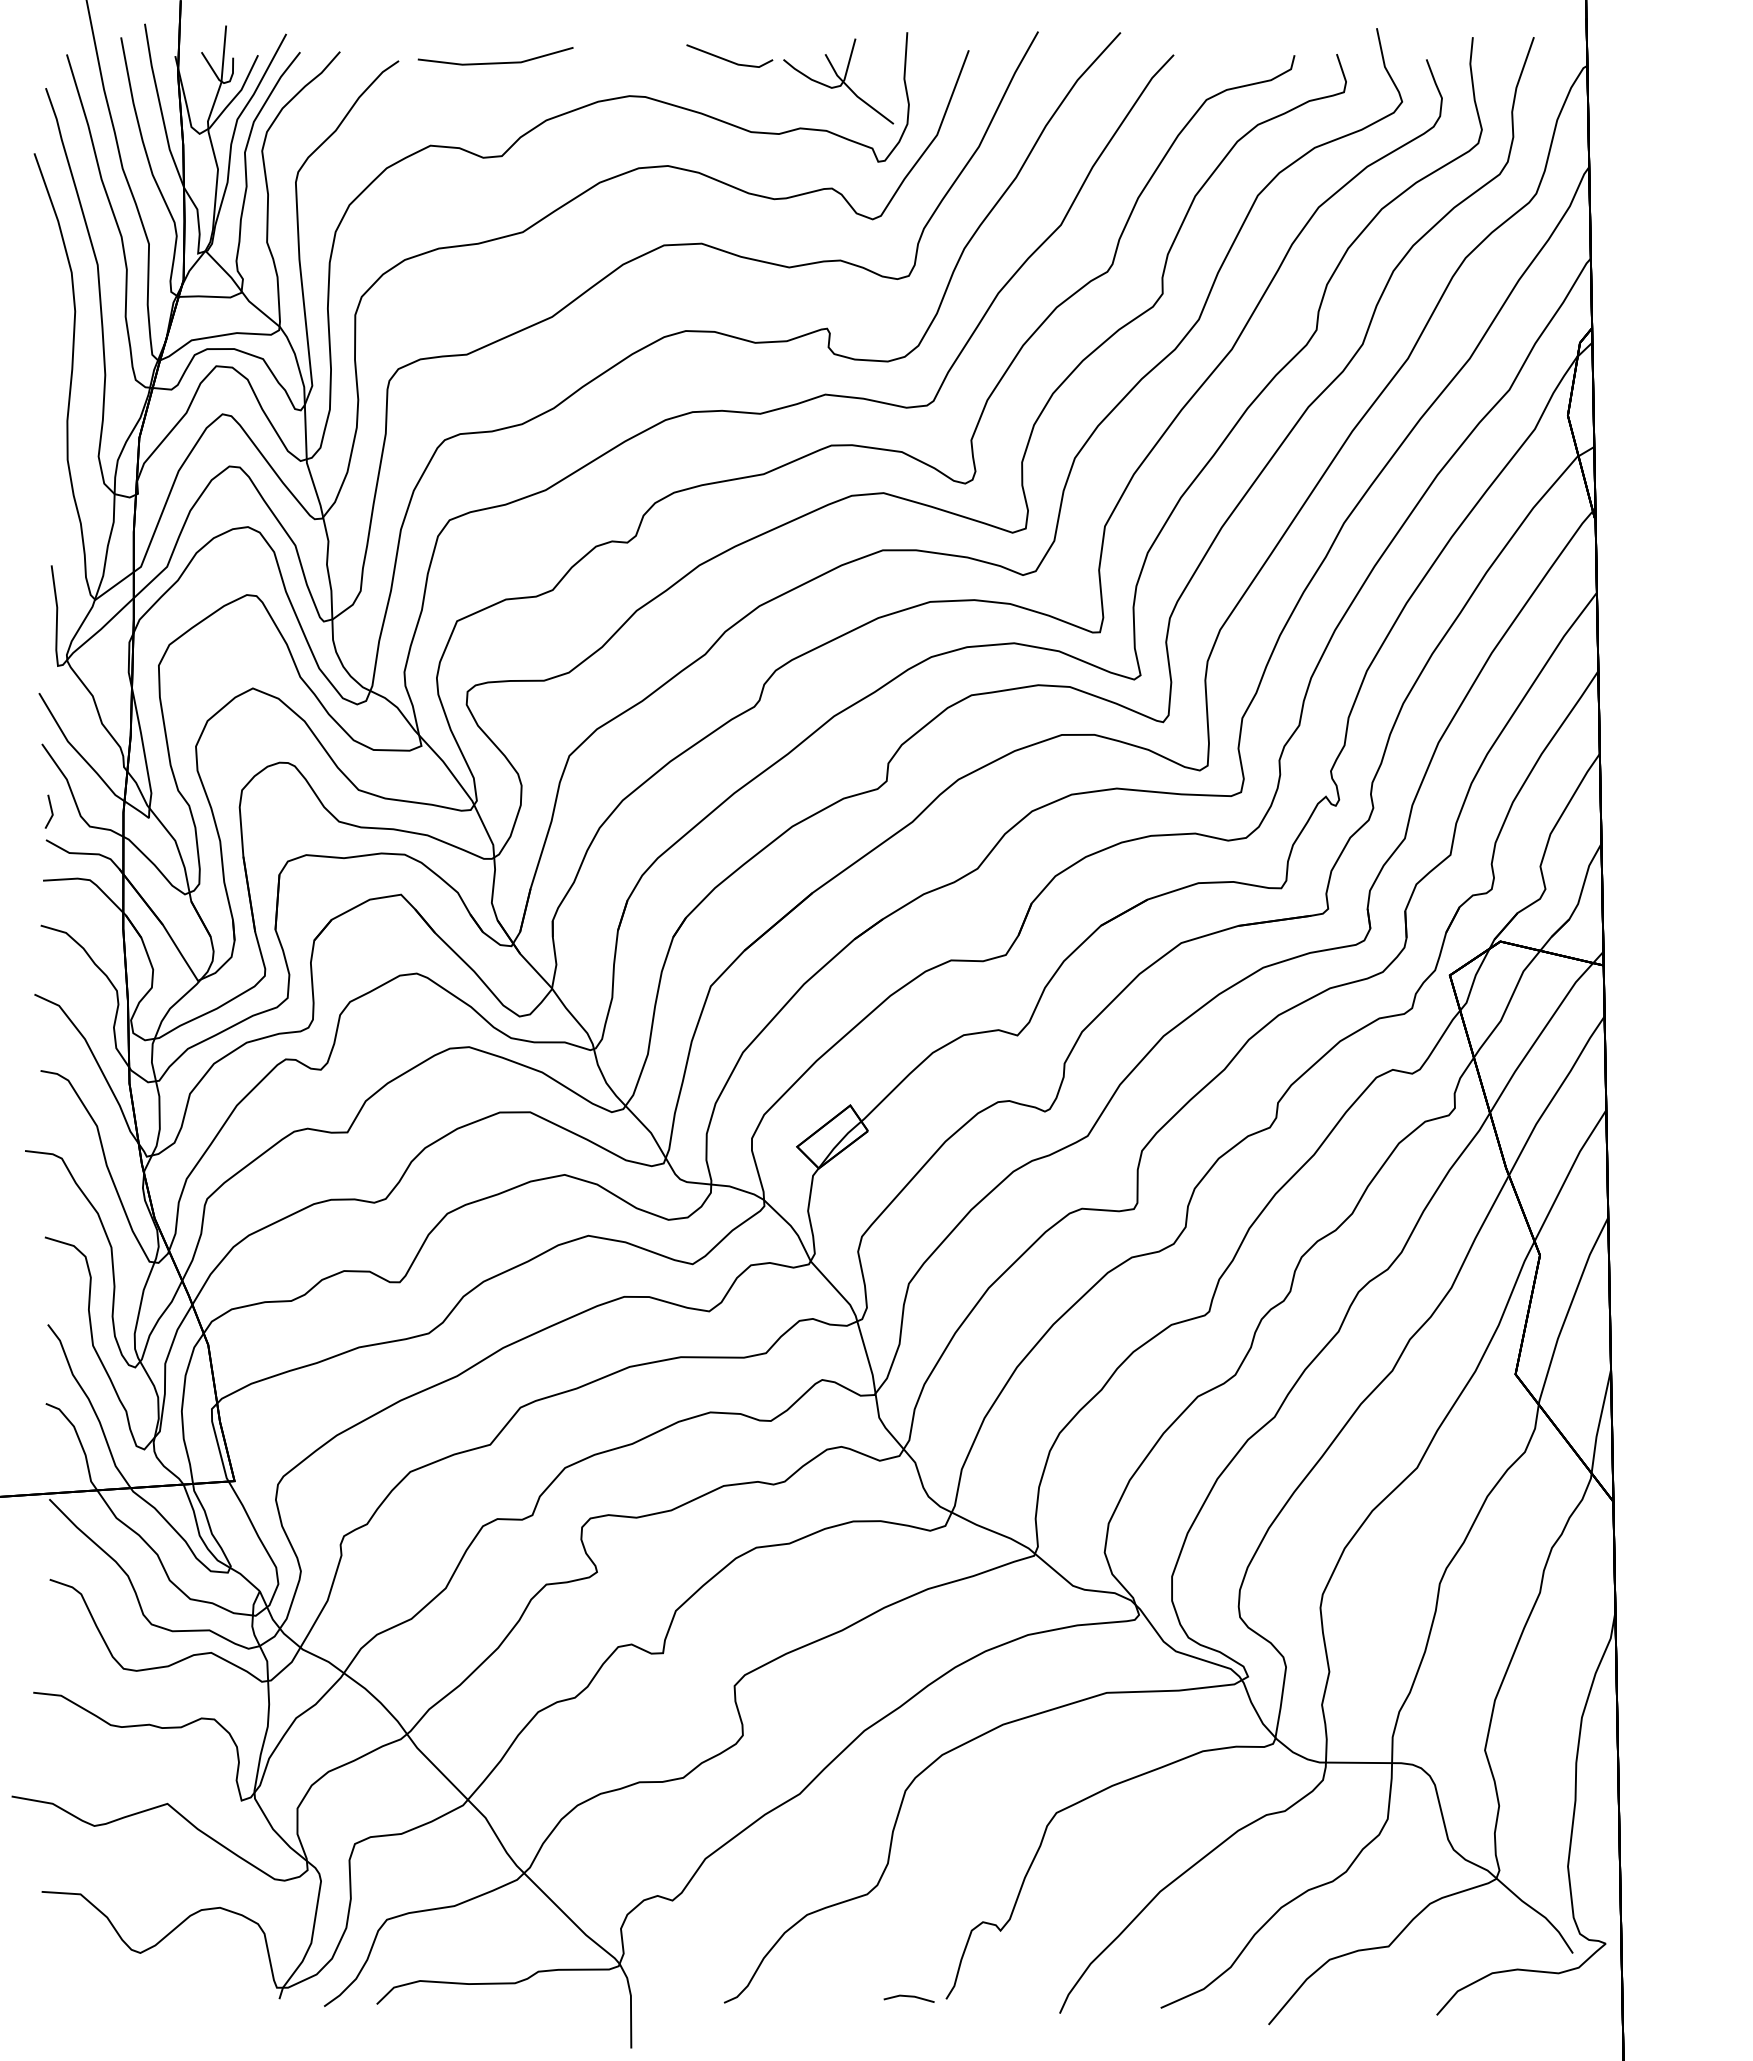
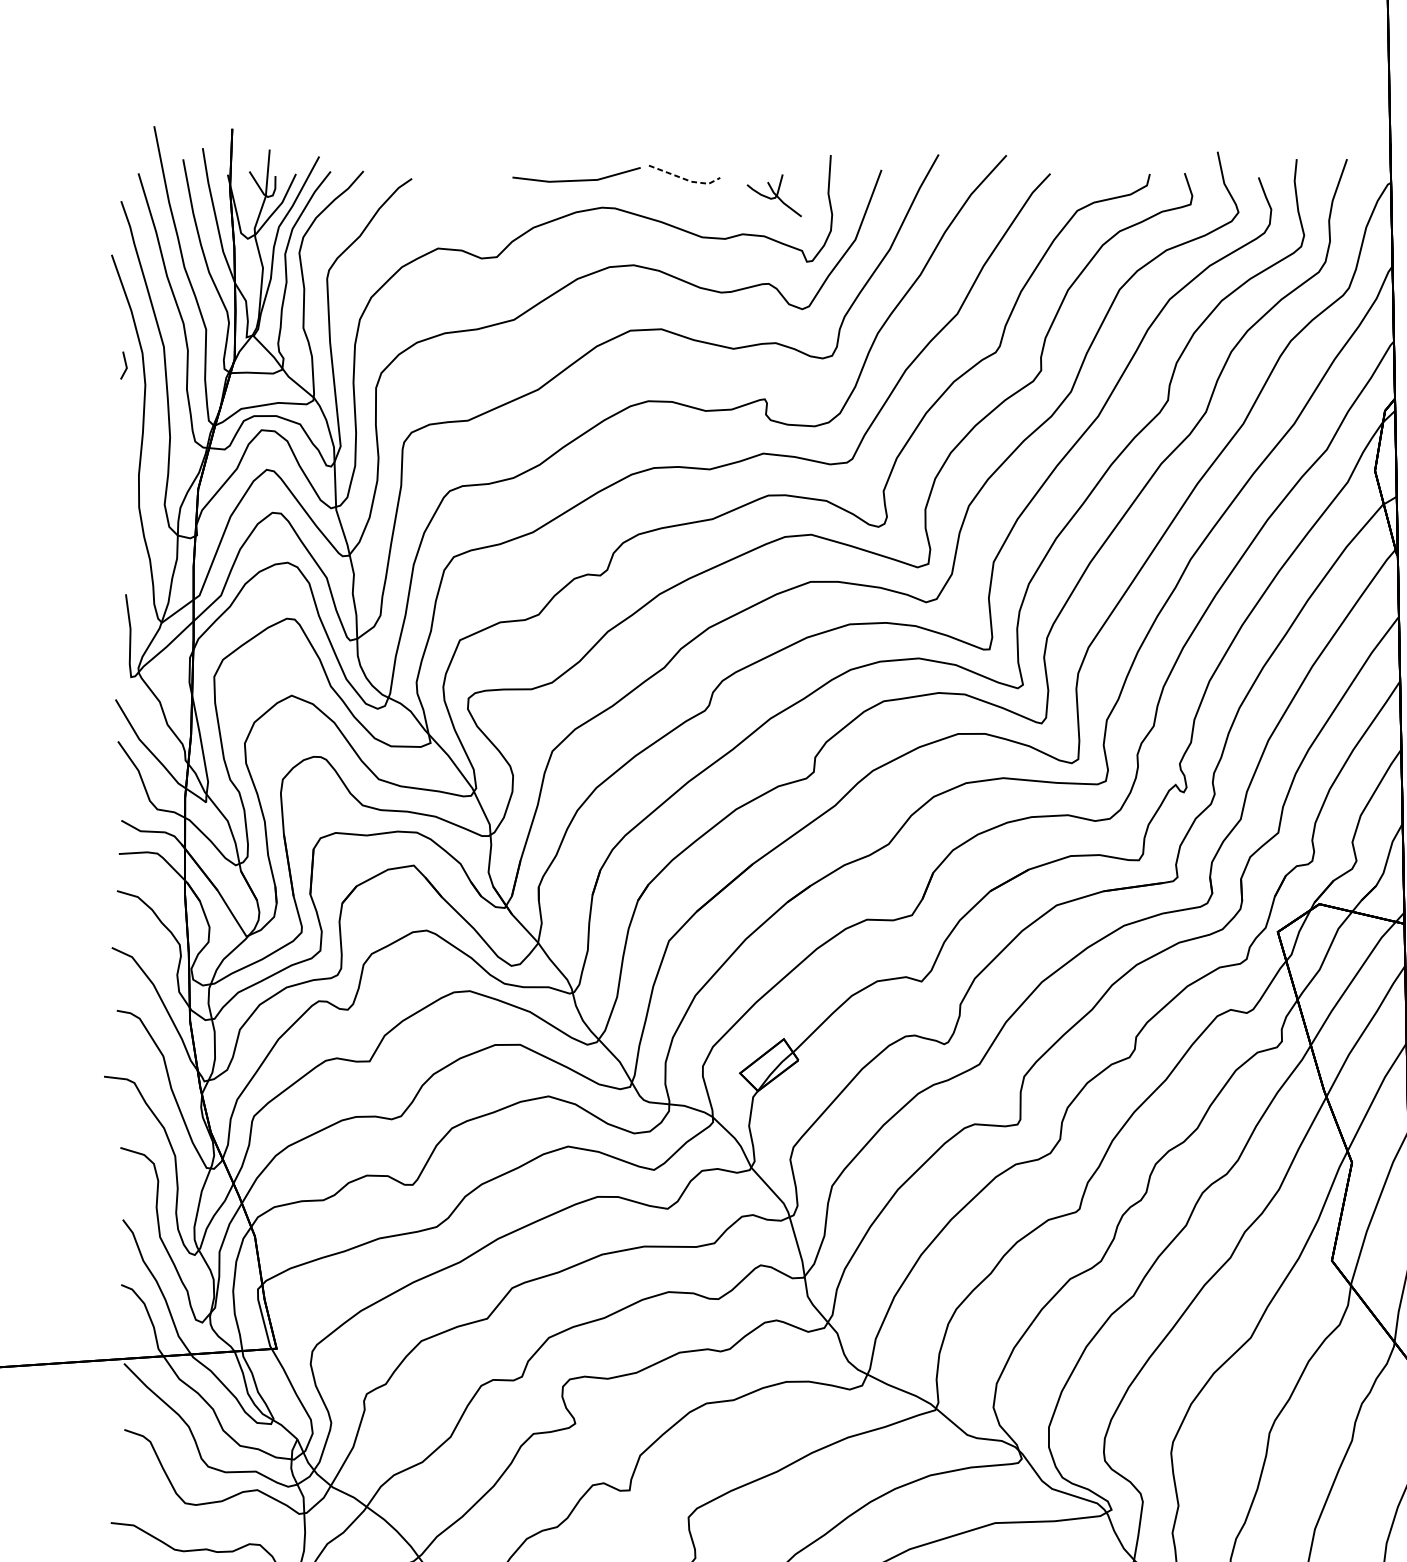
line: (730, 61) -> (685, 179), solid -> dashed
line: (495, 62) -> (576, 180), moved
part: (838, 81) -> (774, 195), size x0.6
line: (50, 810) -> (125, 364), moved

